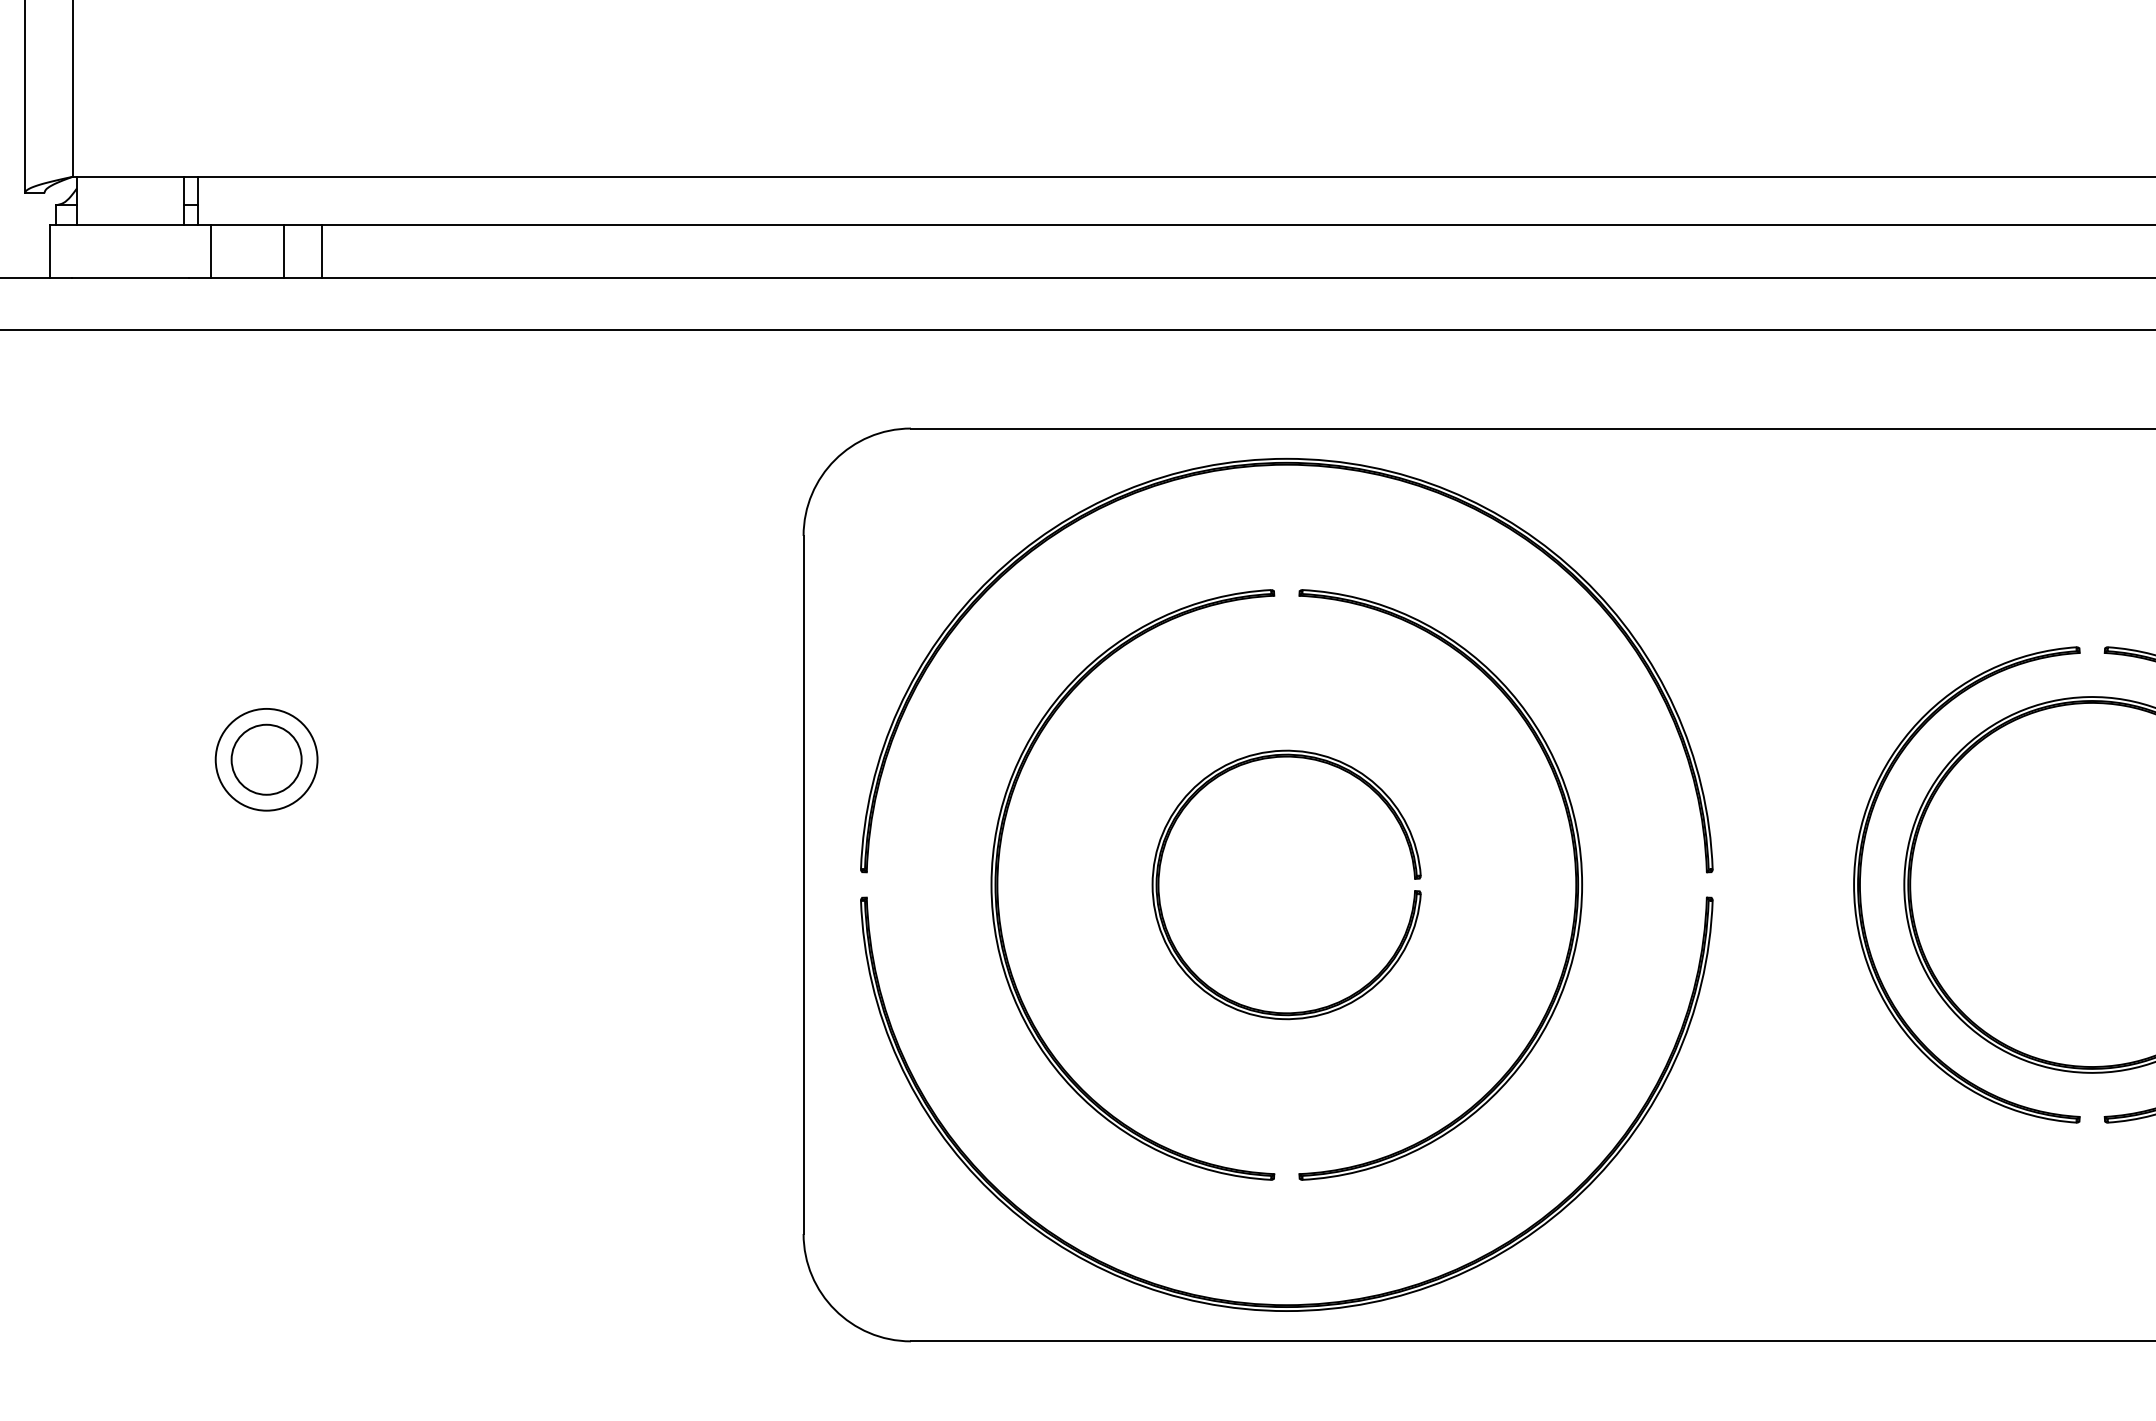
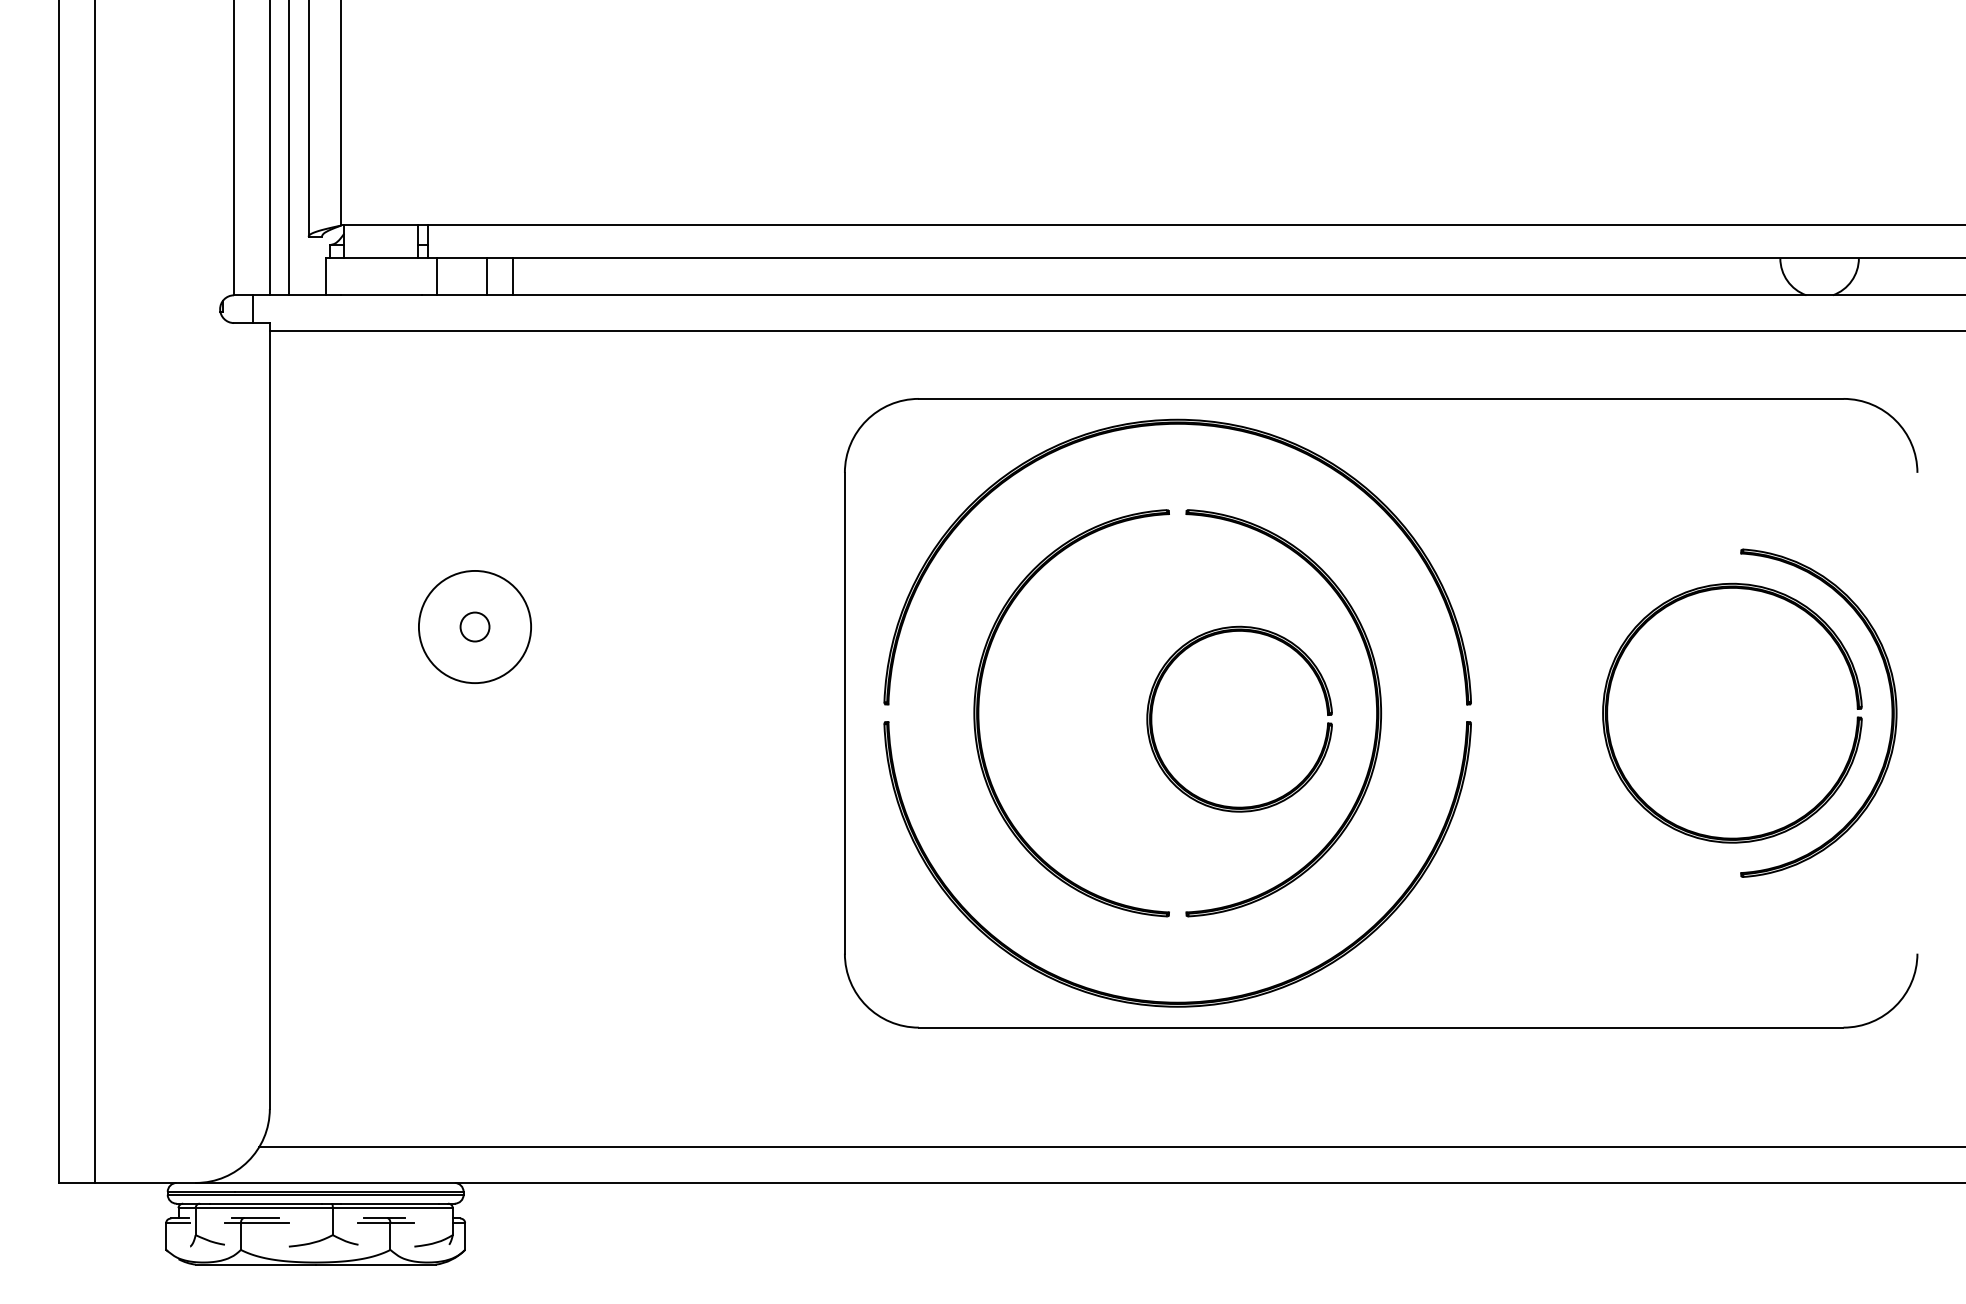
circle: (265, 758) -> (474, 626), size x0.6
circle: (265, 758) -> (474, 626), size x1.6
part: (1215, 780) -> (1190, 647), moved
part: (1861, 883) -> (1573, 712), removed

